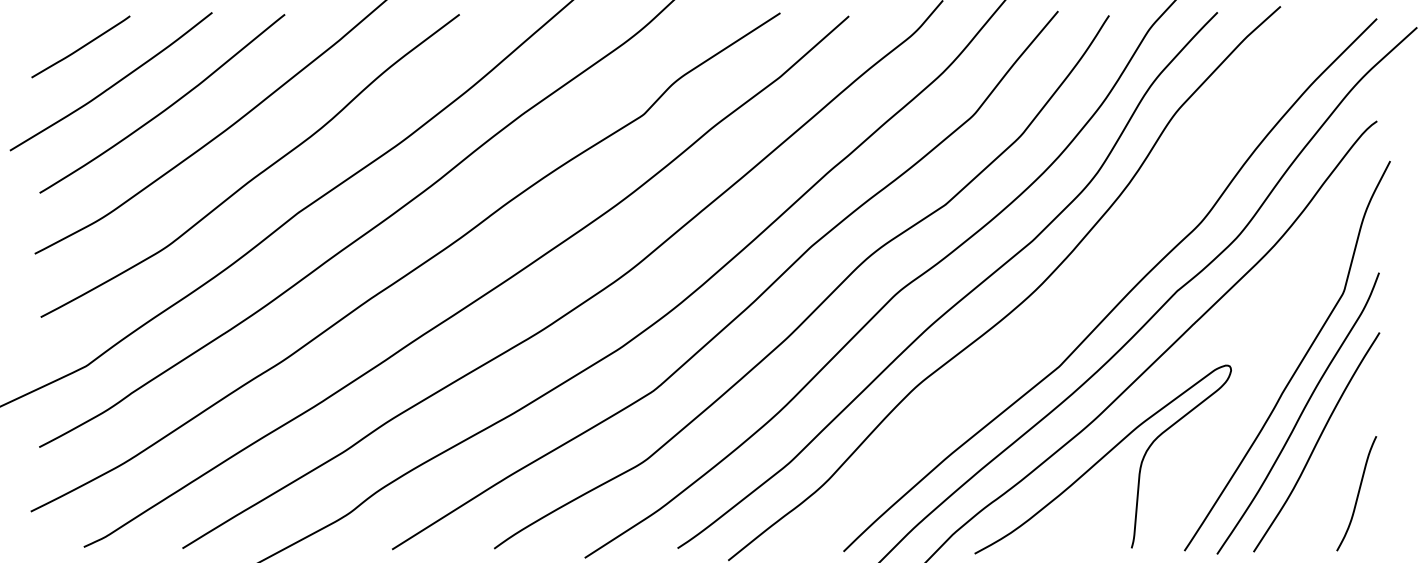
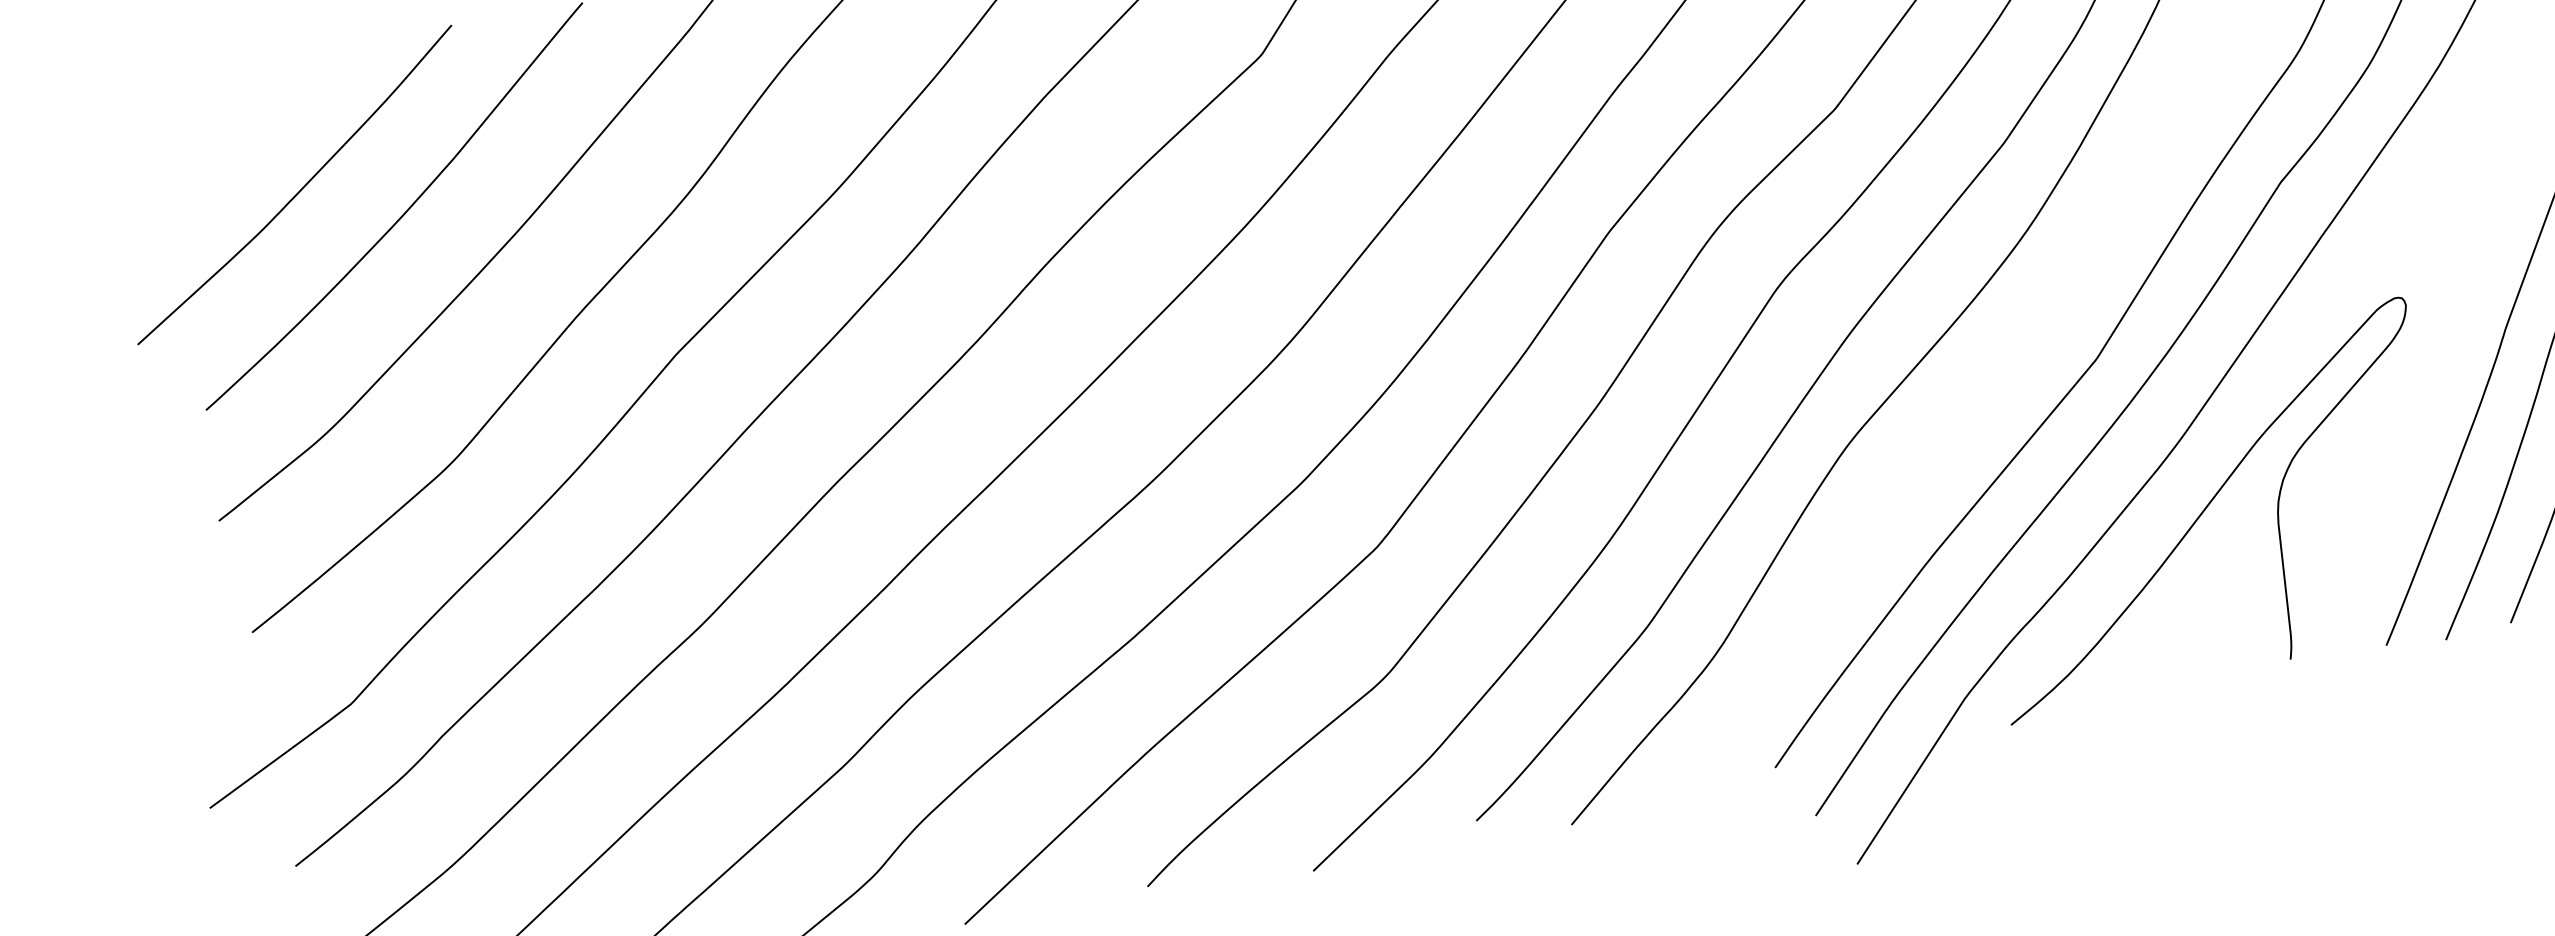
curve: (81, 46) -> (228, 132), removed

